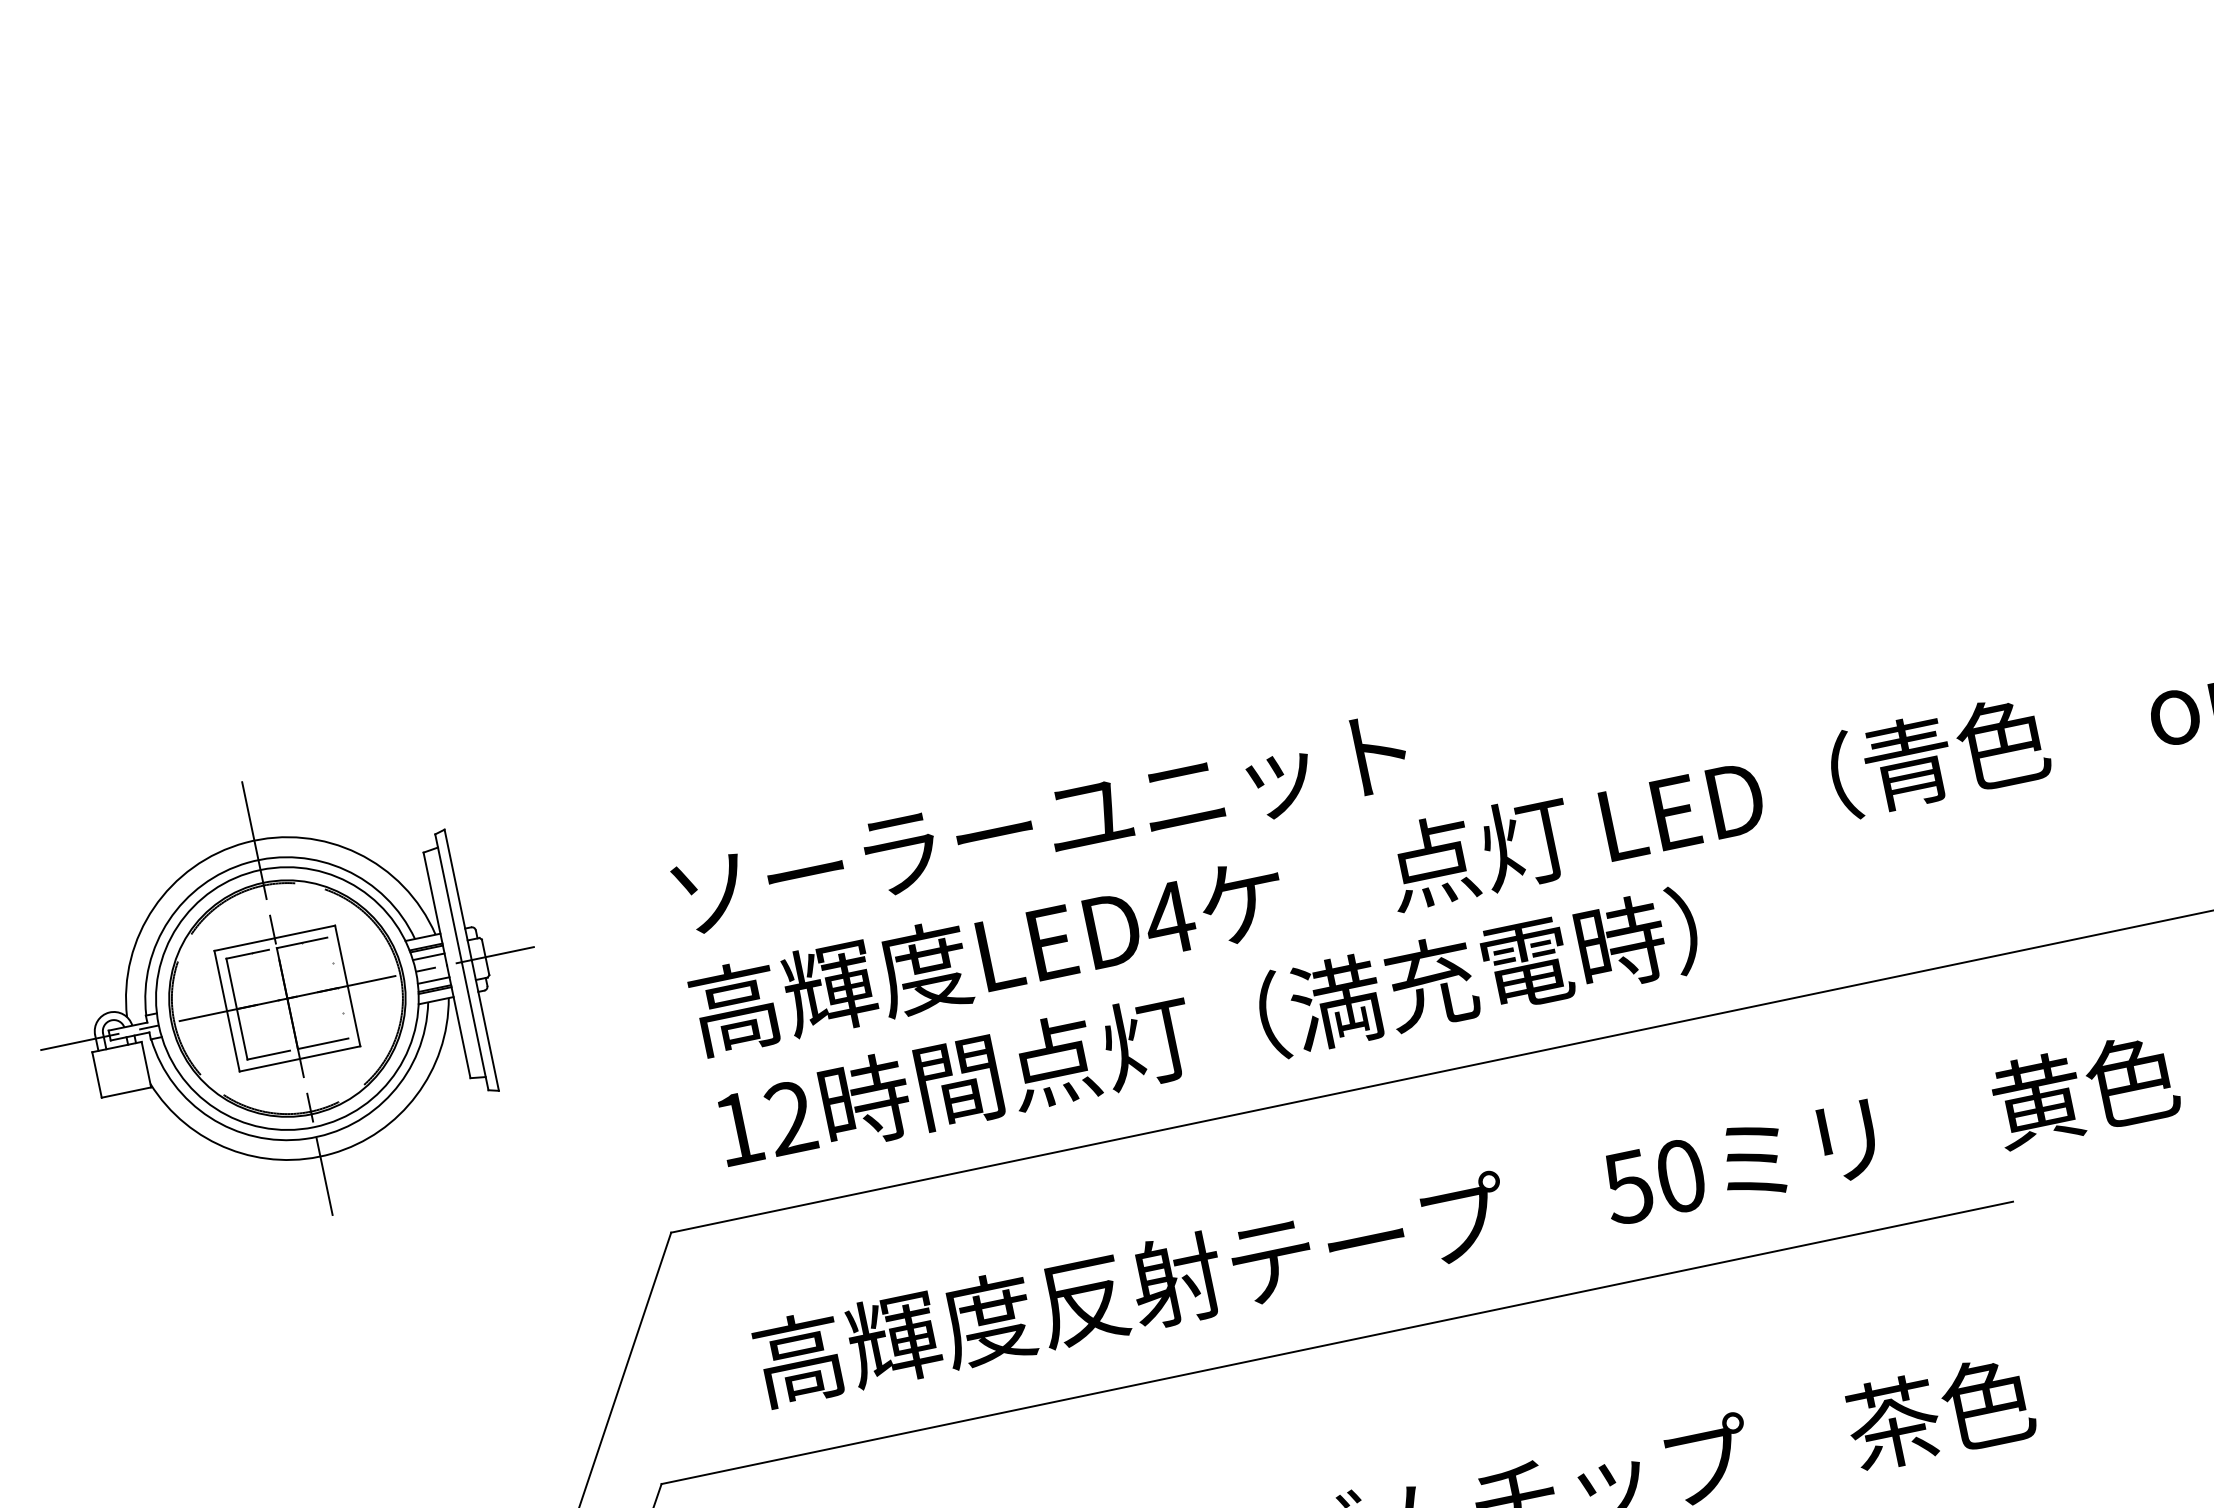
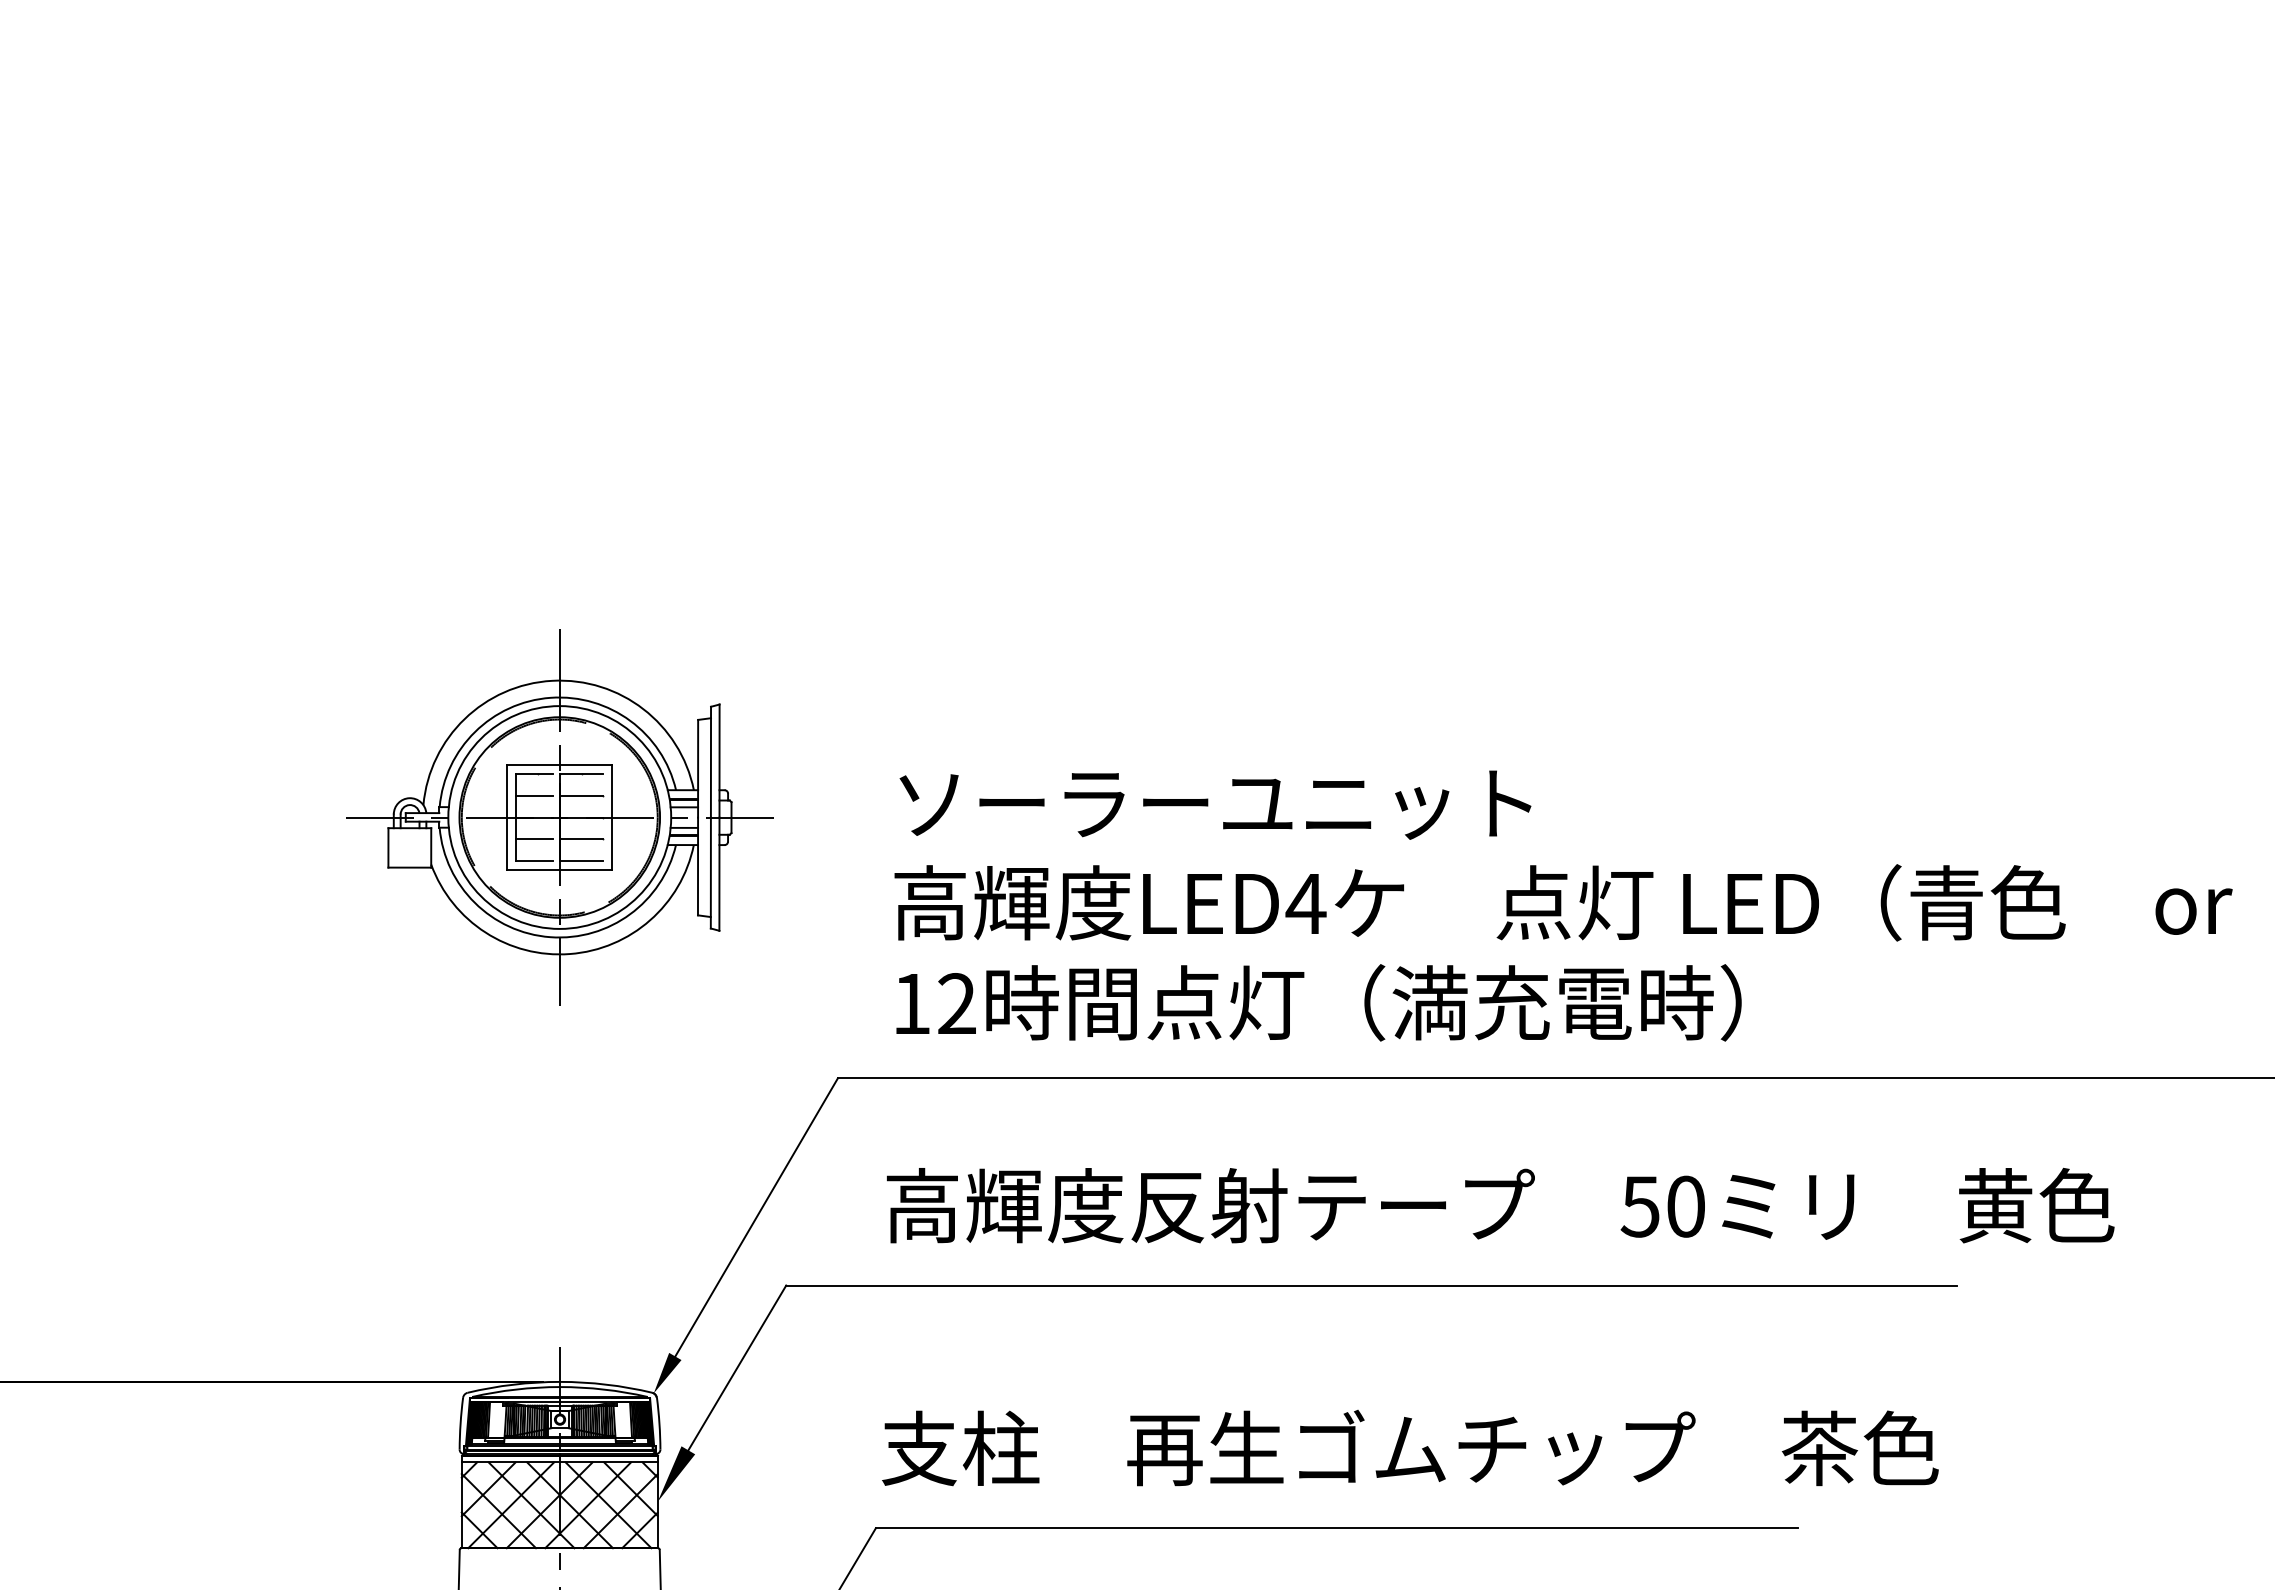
line: (307, 967) -> (581, 795), added
line: (252, 979) -> (534, 795), added
line: (317, 1018) -> (581, 839), added
line: (263, 1030) -> (534, 839), added

